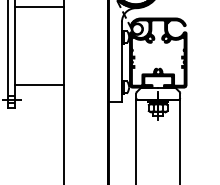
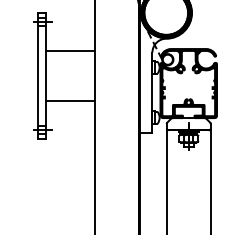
line: (39, 6) -> (69, 51), moved
line: (39, 84) -> (69, 101), moved

